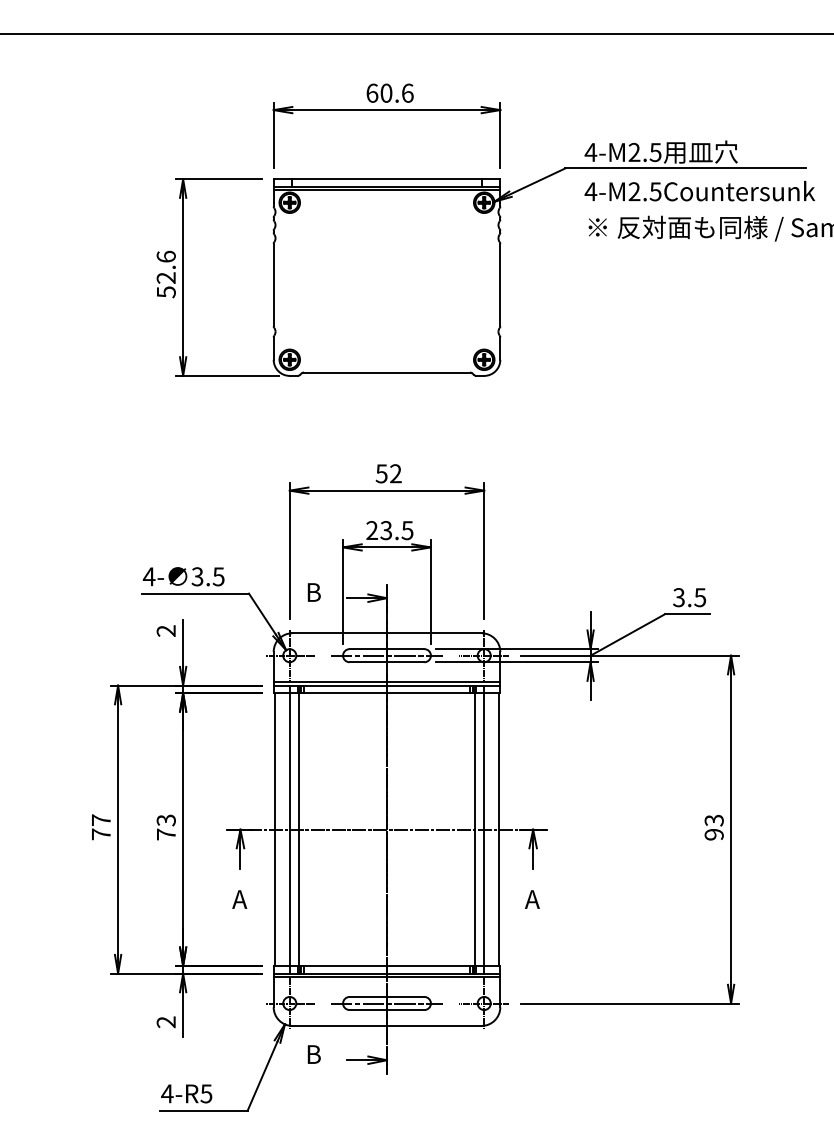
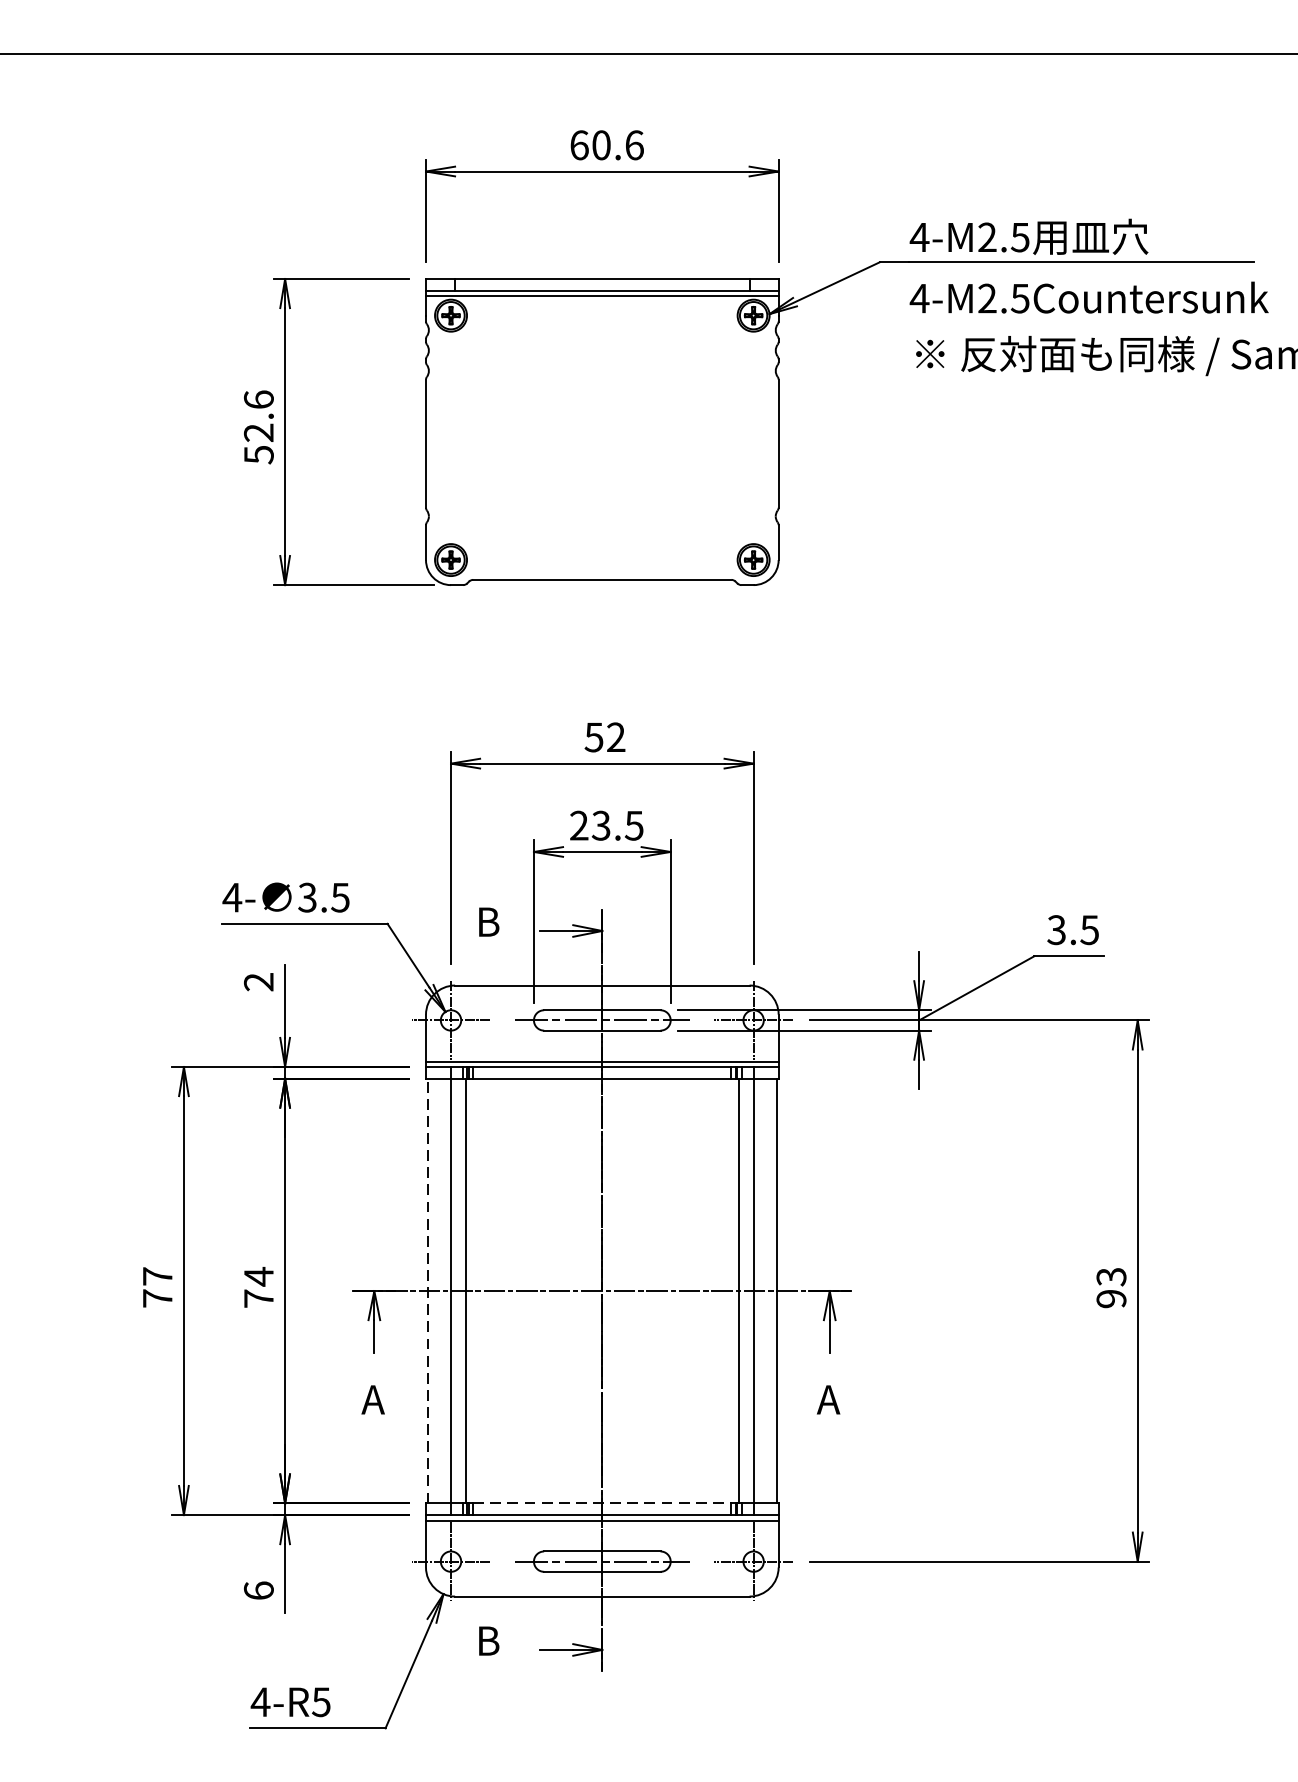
text: (165, 820) -> (257, 1276), 73 -> 74
line: (274, 829) -> (427, 1290), solid -> dashed
line: (387, 966) -> (603, 1504), solid -> dashed
text: (165, 1022) -> (257, 1591), 2 -> 6

